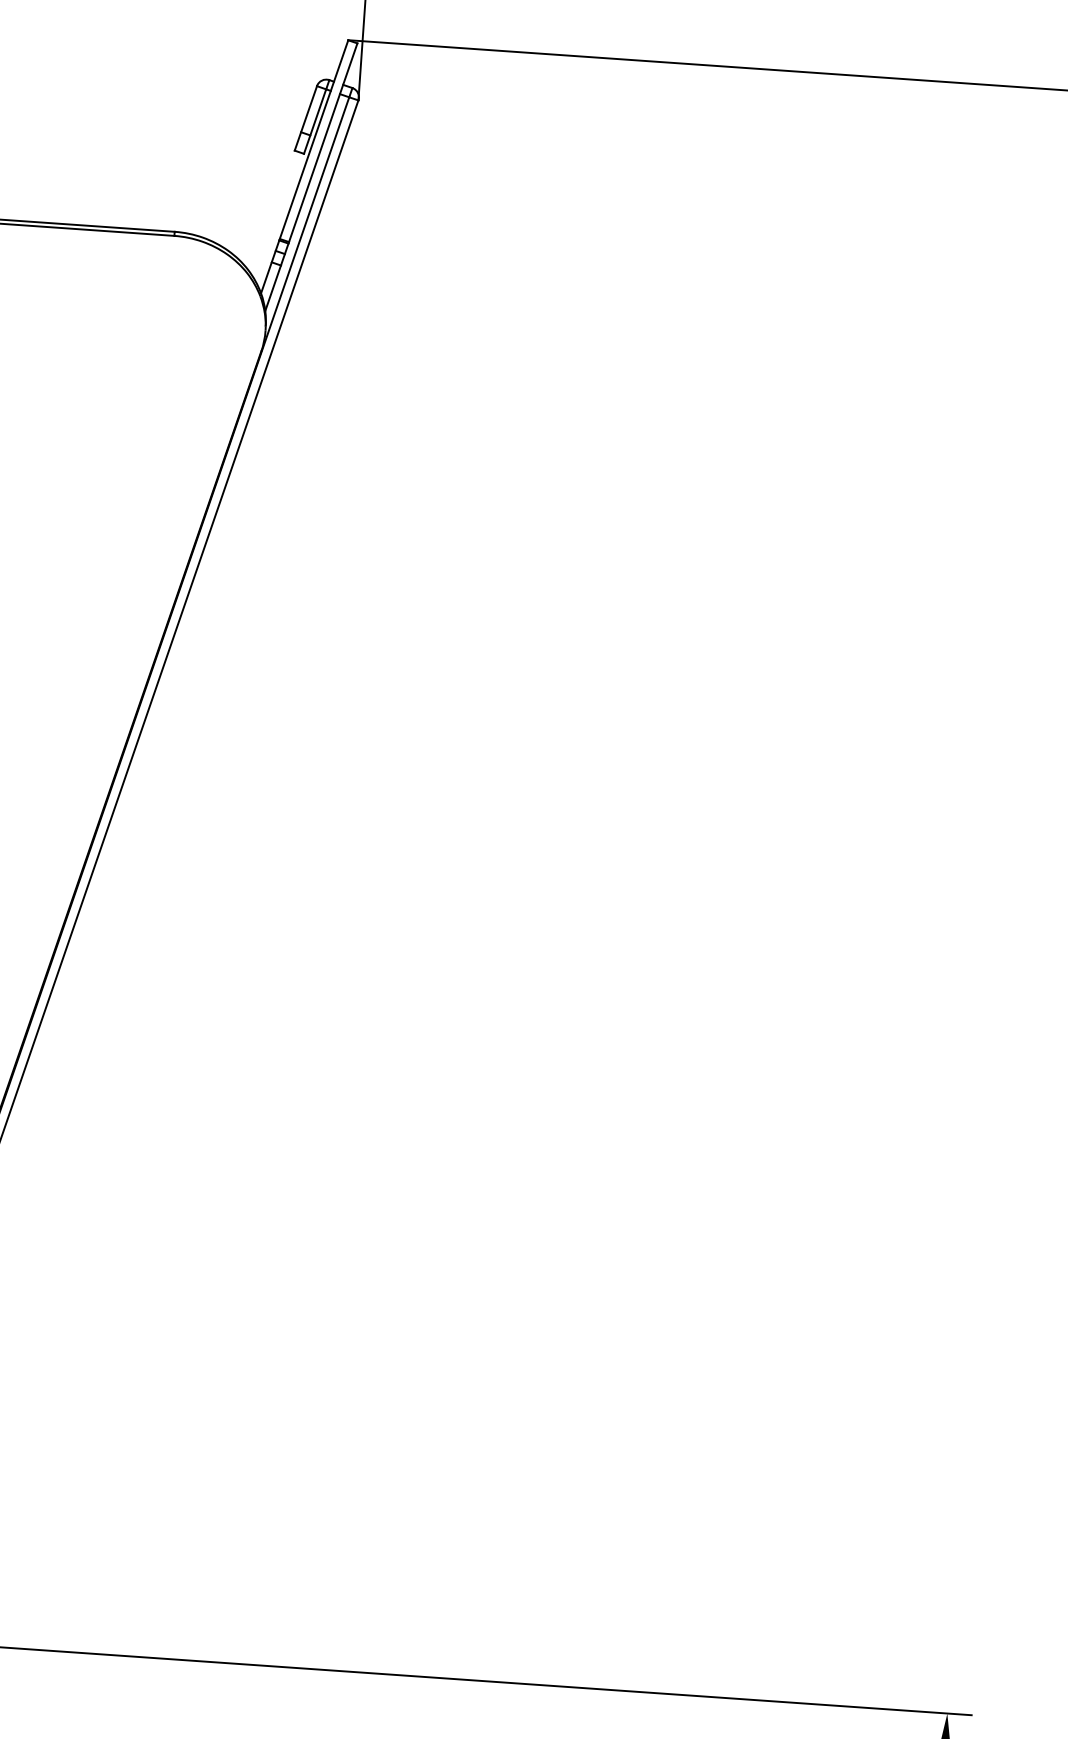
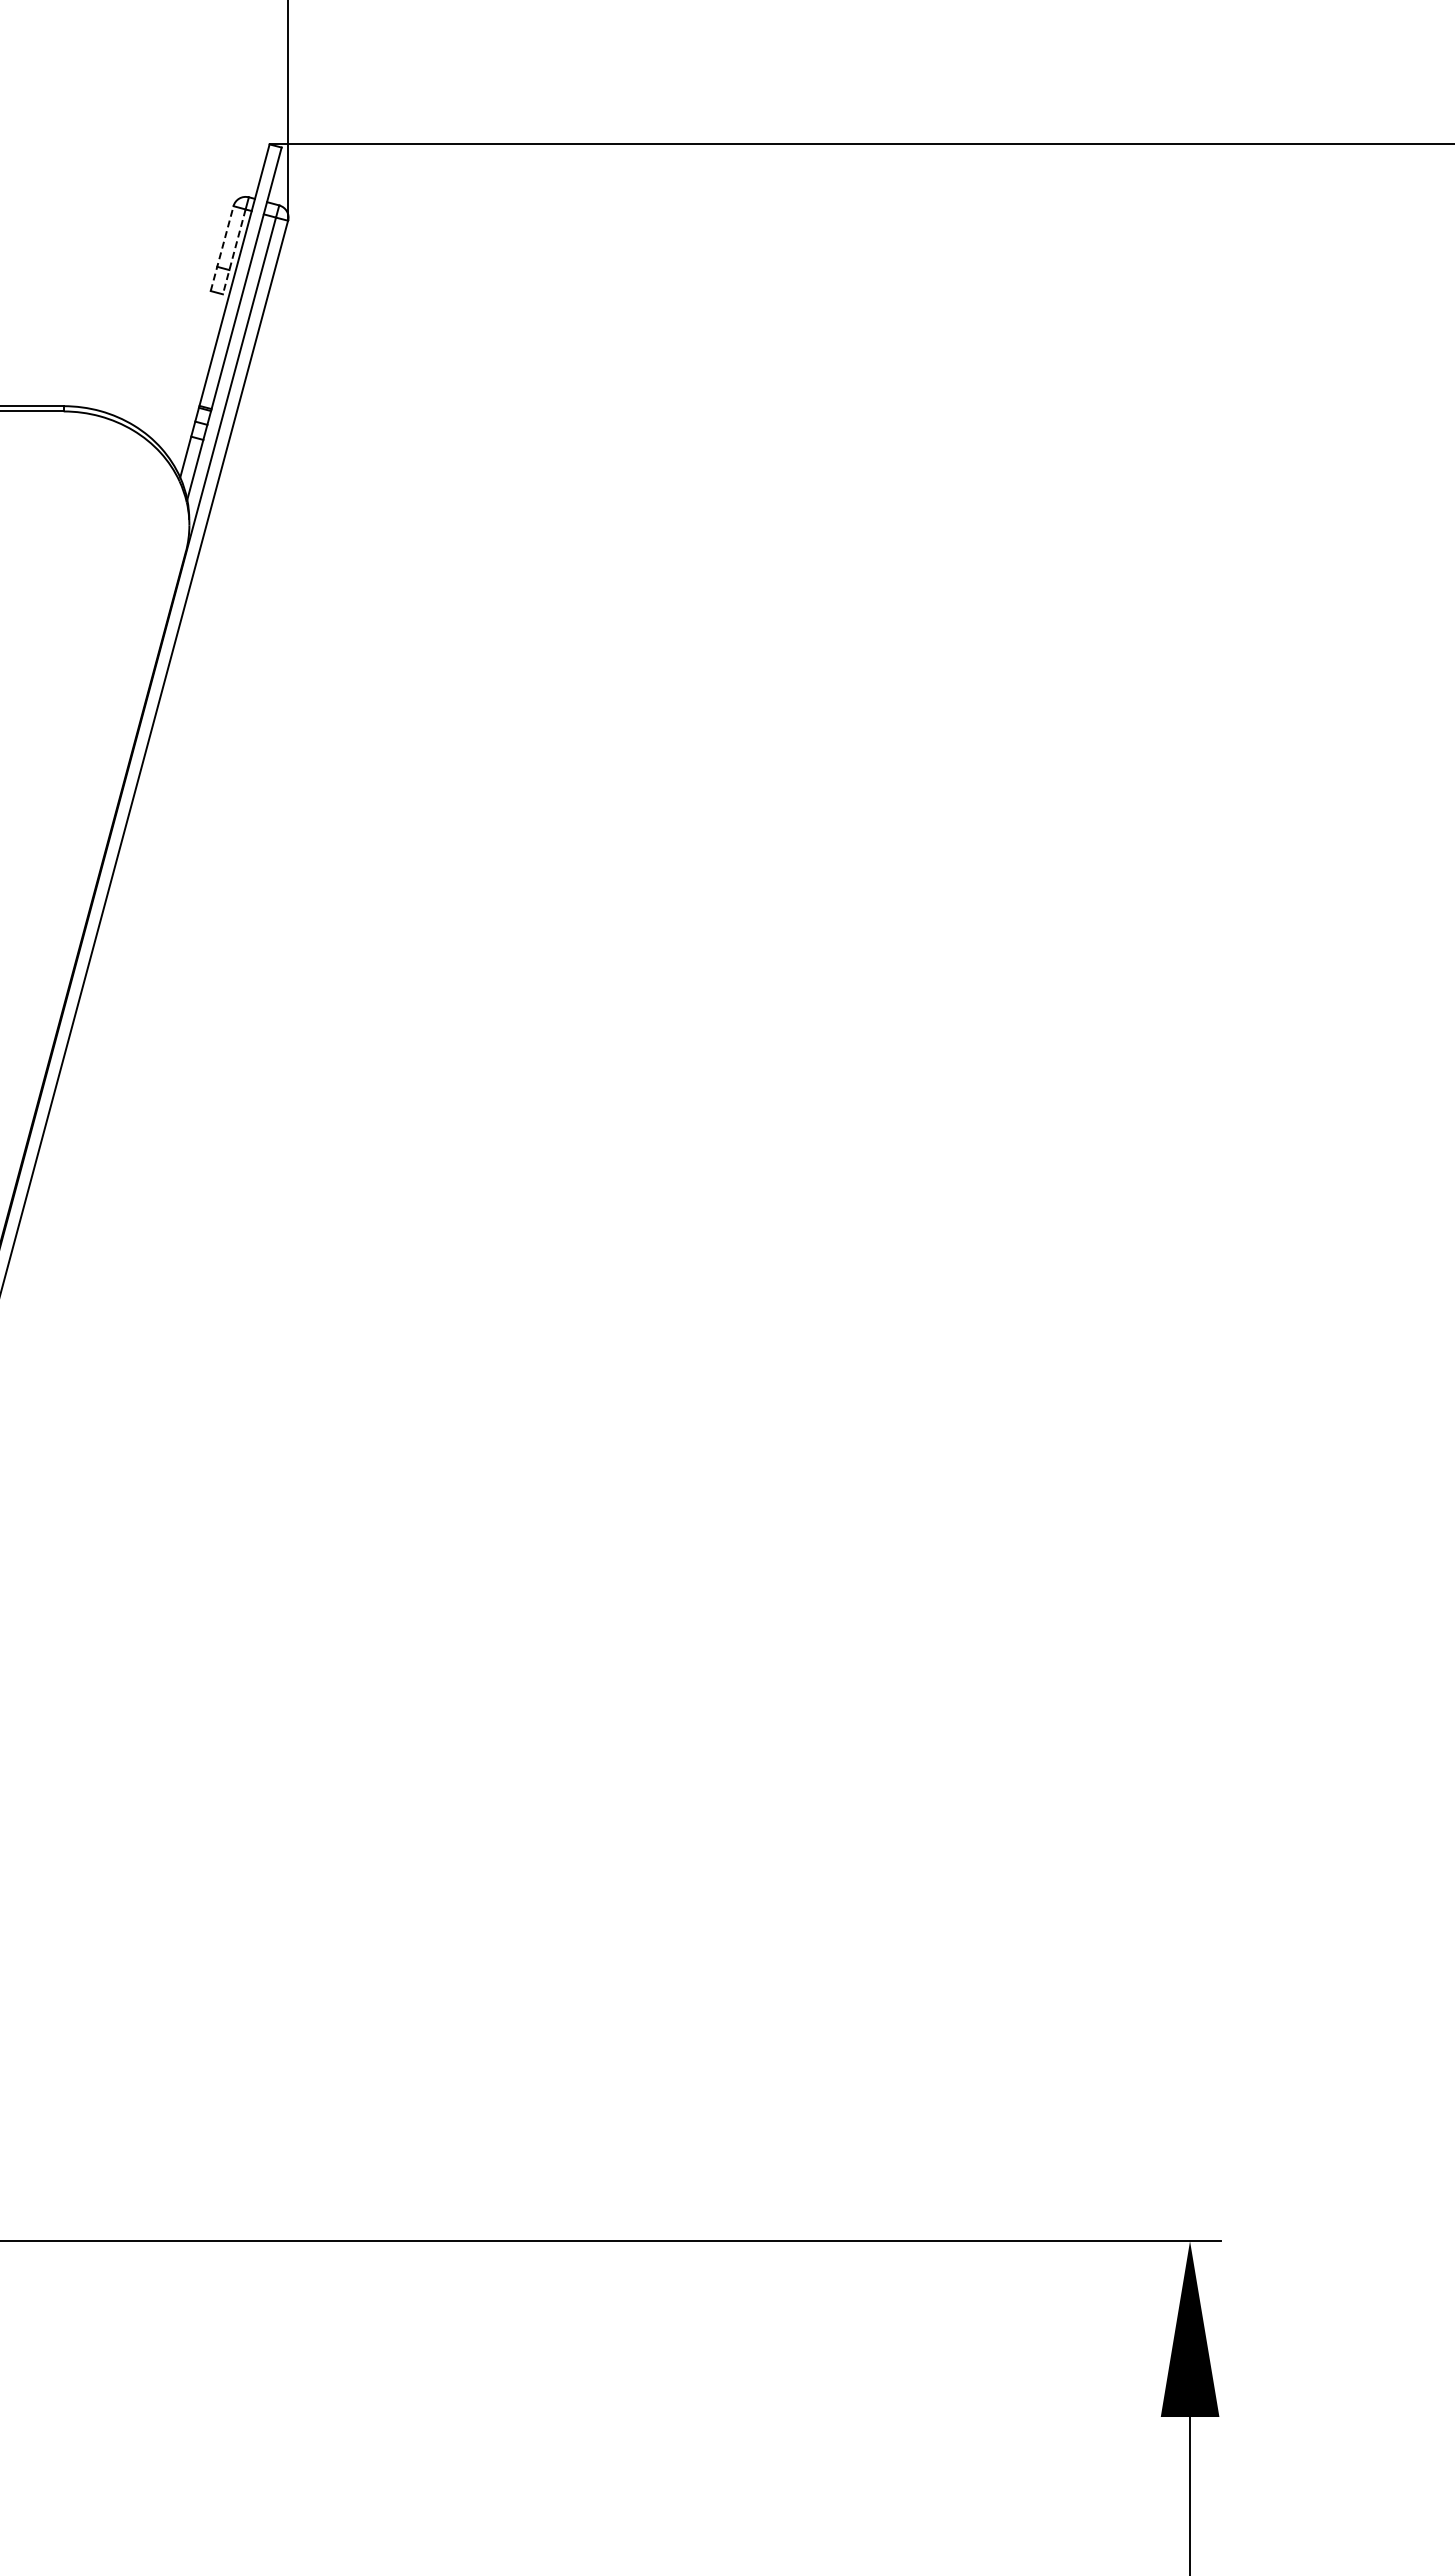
line: (306, 118) -> (222, 248), solid -> dashed
line: (315, 121) -> (234, 251), solid -> dashed

